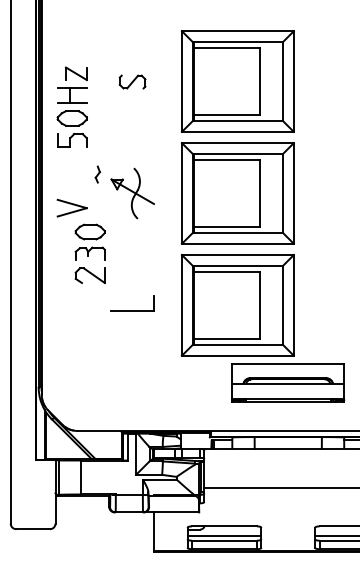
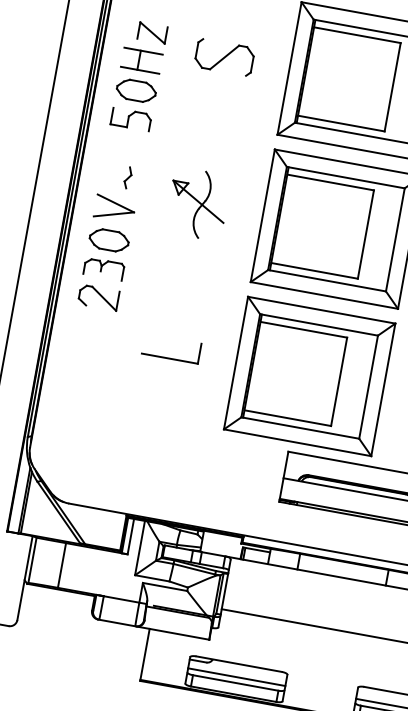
part: (132, 81) -> (224, 56), size x1.67
part: (97, 174) -> (127, 177), moved
part: (89, 253) -> (103, 268), moved

